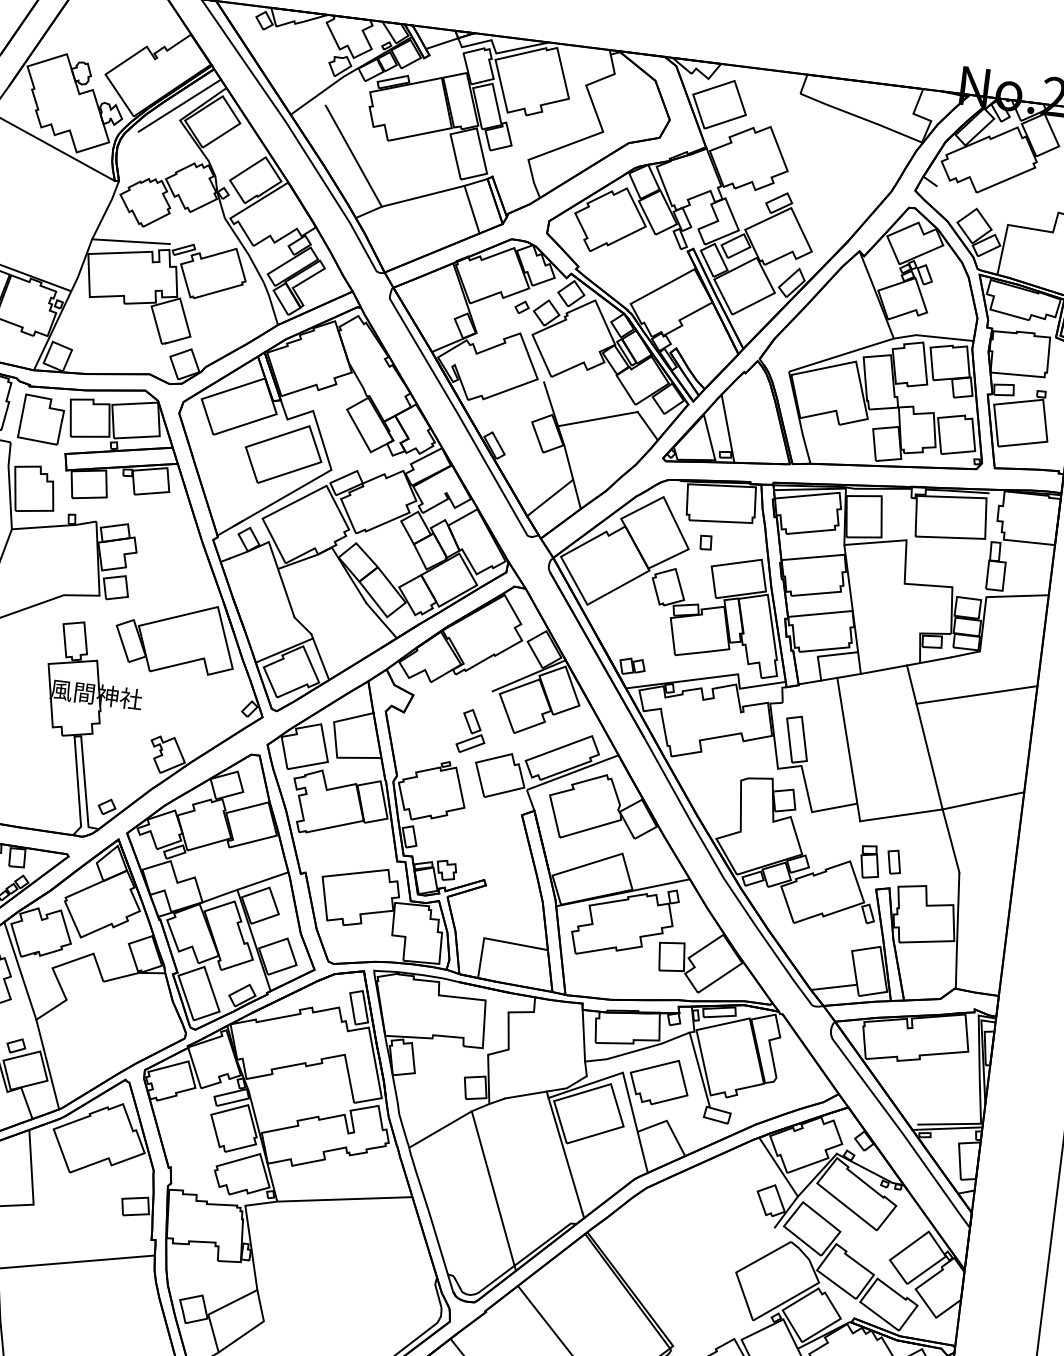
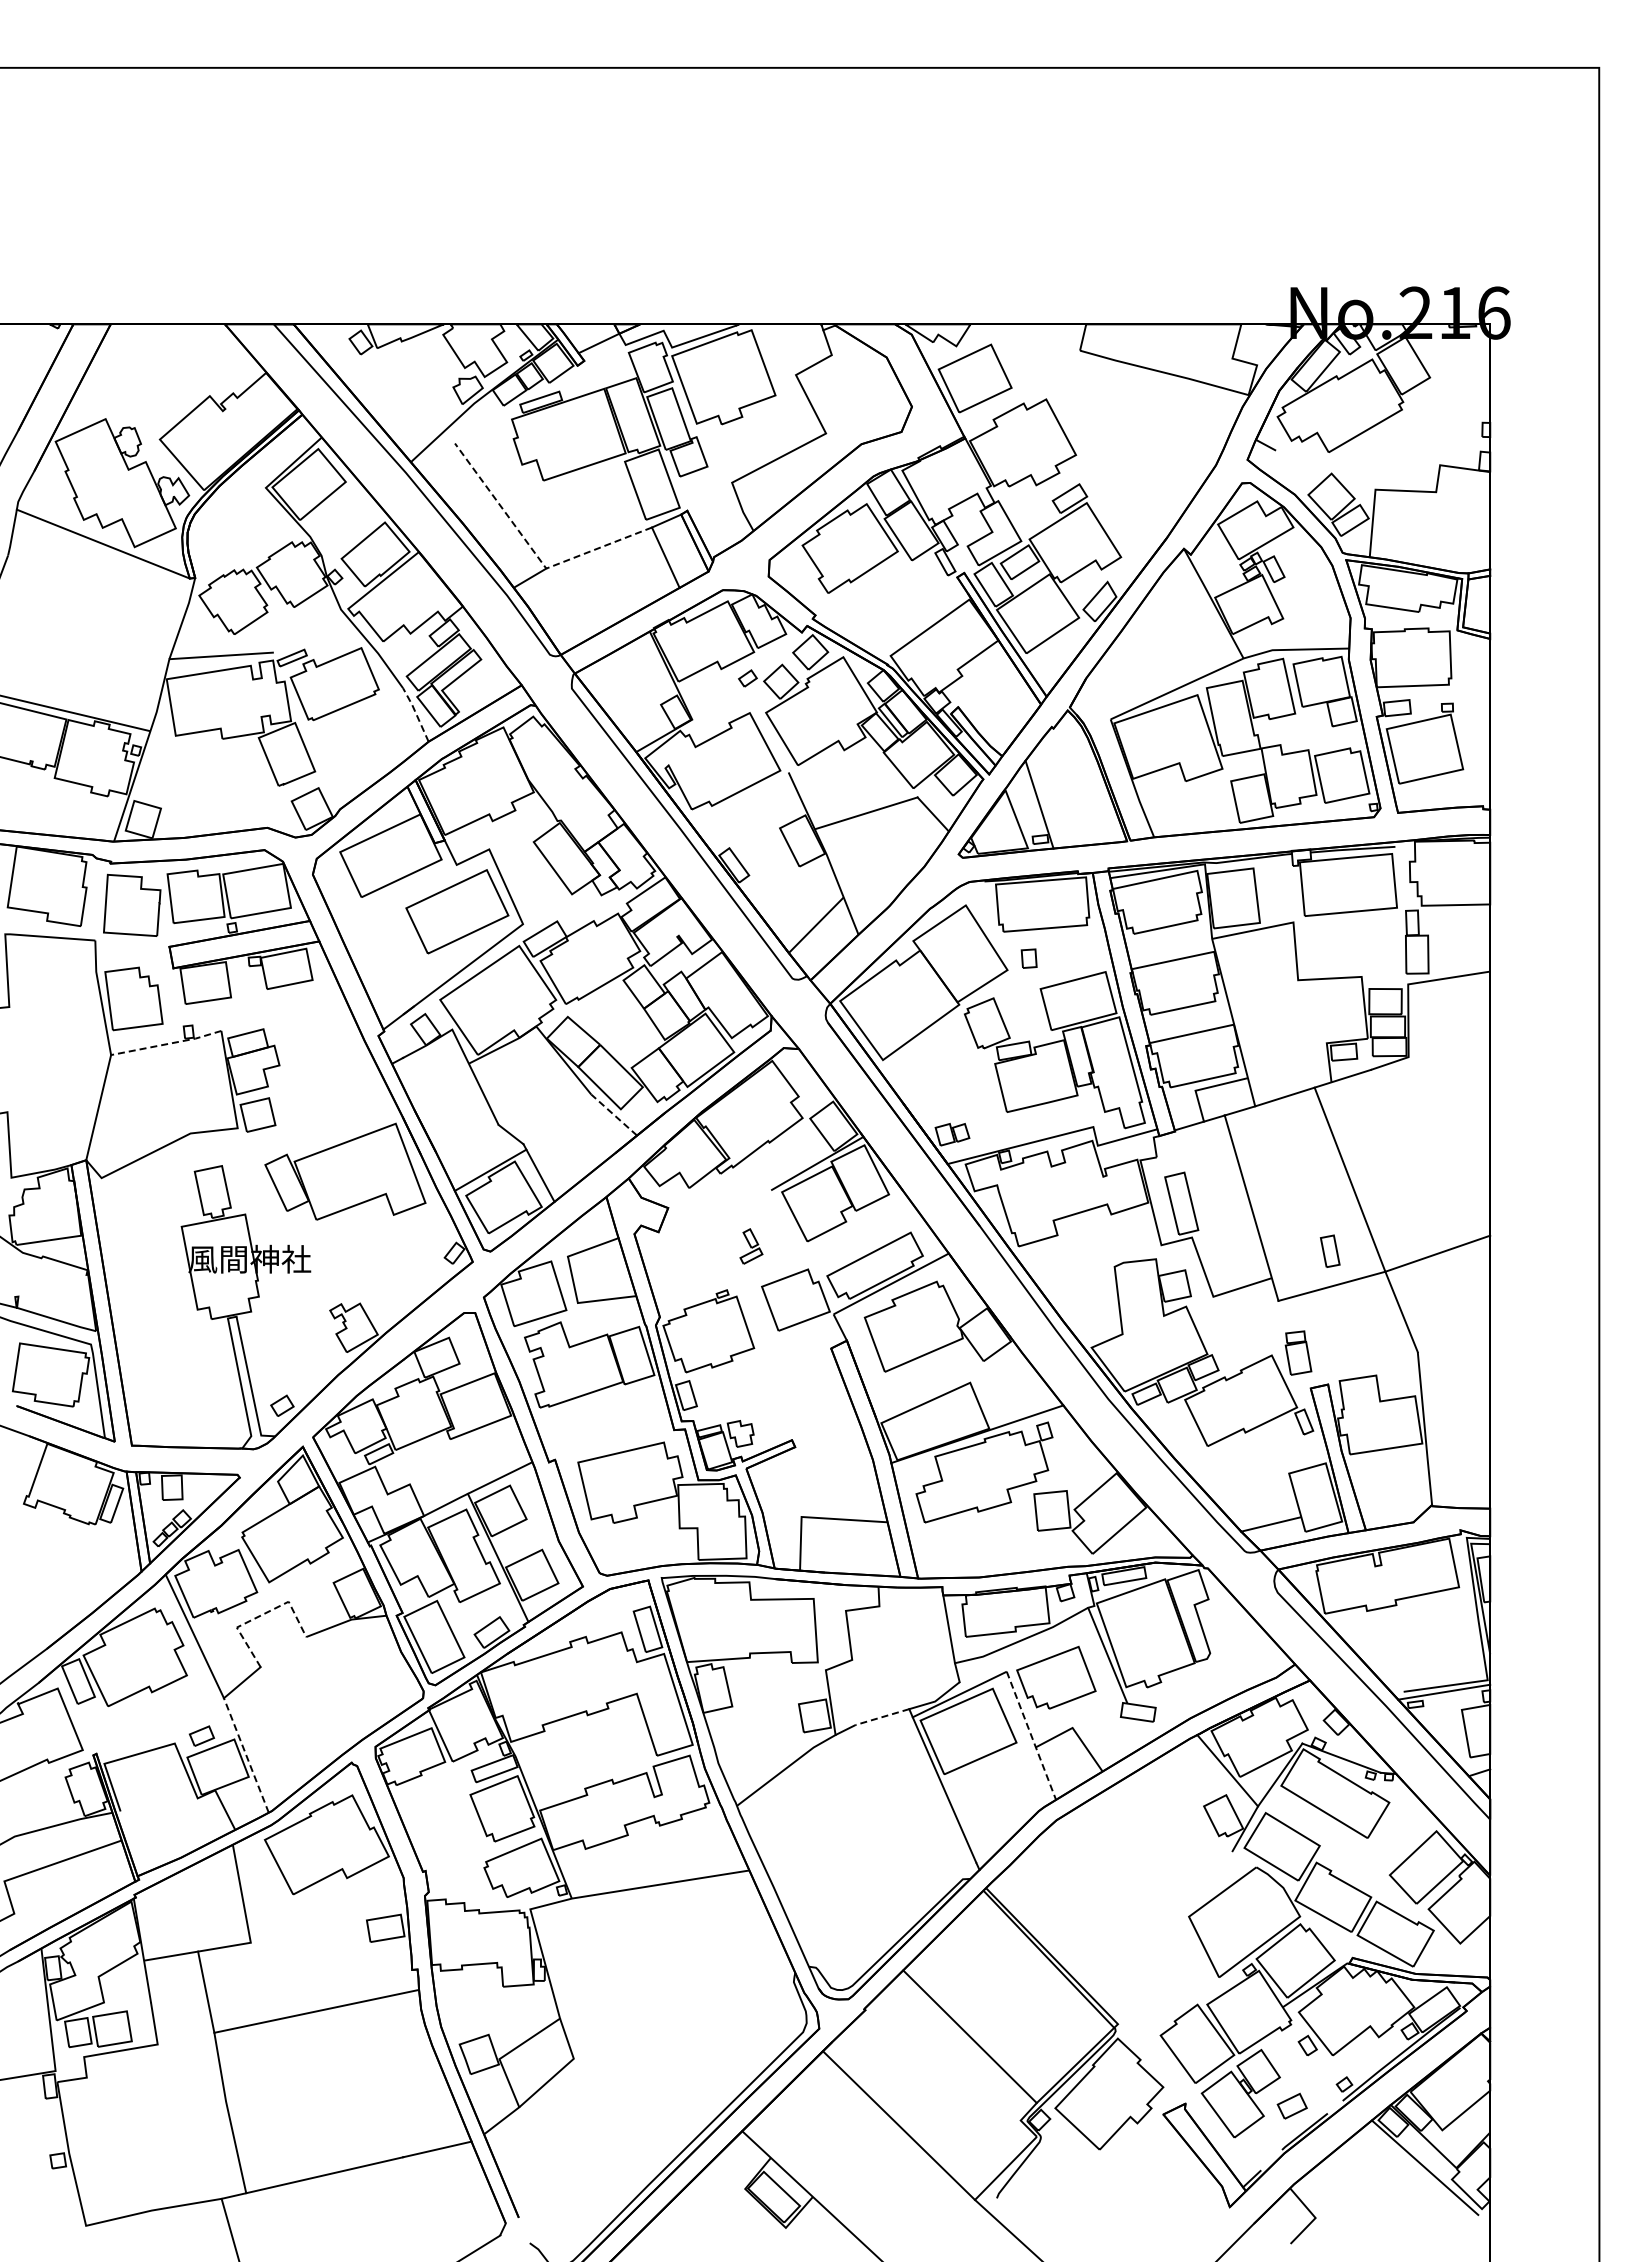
line: (180, 105) -> (263, 468), removed
line: (374, 193) -> (534, 552), solid -> dashed
line: (271, 302) -> (416, 713), solid -> dashed
line: (54, 526) -> (166, 1044), solid -> dashed
line: (381, 621) -> (614, 1115), solid -> dashed
line: (976, 694) -> (1411, 1114), removed
part: (471, 731) -> (751, 1246), size x0.6
part: (893, 861) -> (1329, 1250), moved
line: (71, 961) -> (260, 1615), solid -> dashed
line: (47, 1064) -> (246, 1755), solid -> dashed
line: (525, 1095) -> (882, 1717), solid -> dashed
line: (635, 1122) -> (1031, 1735), solid -> dashed
line: (493, 1190) -> (855, 1848), removed

